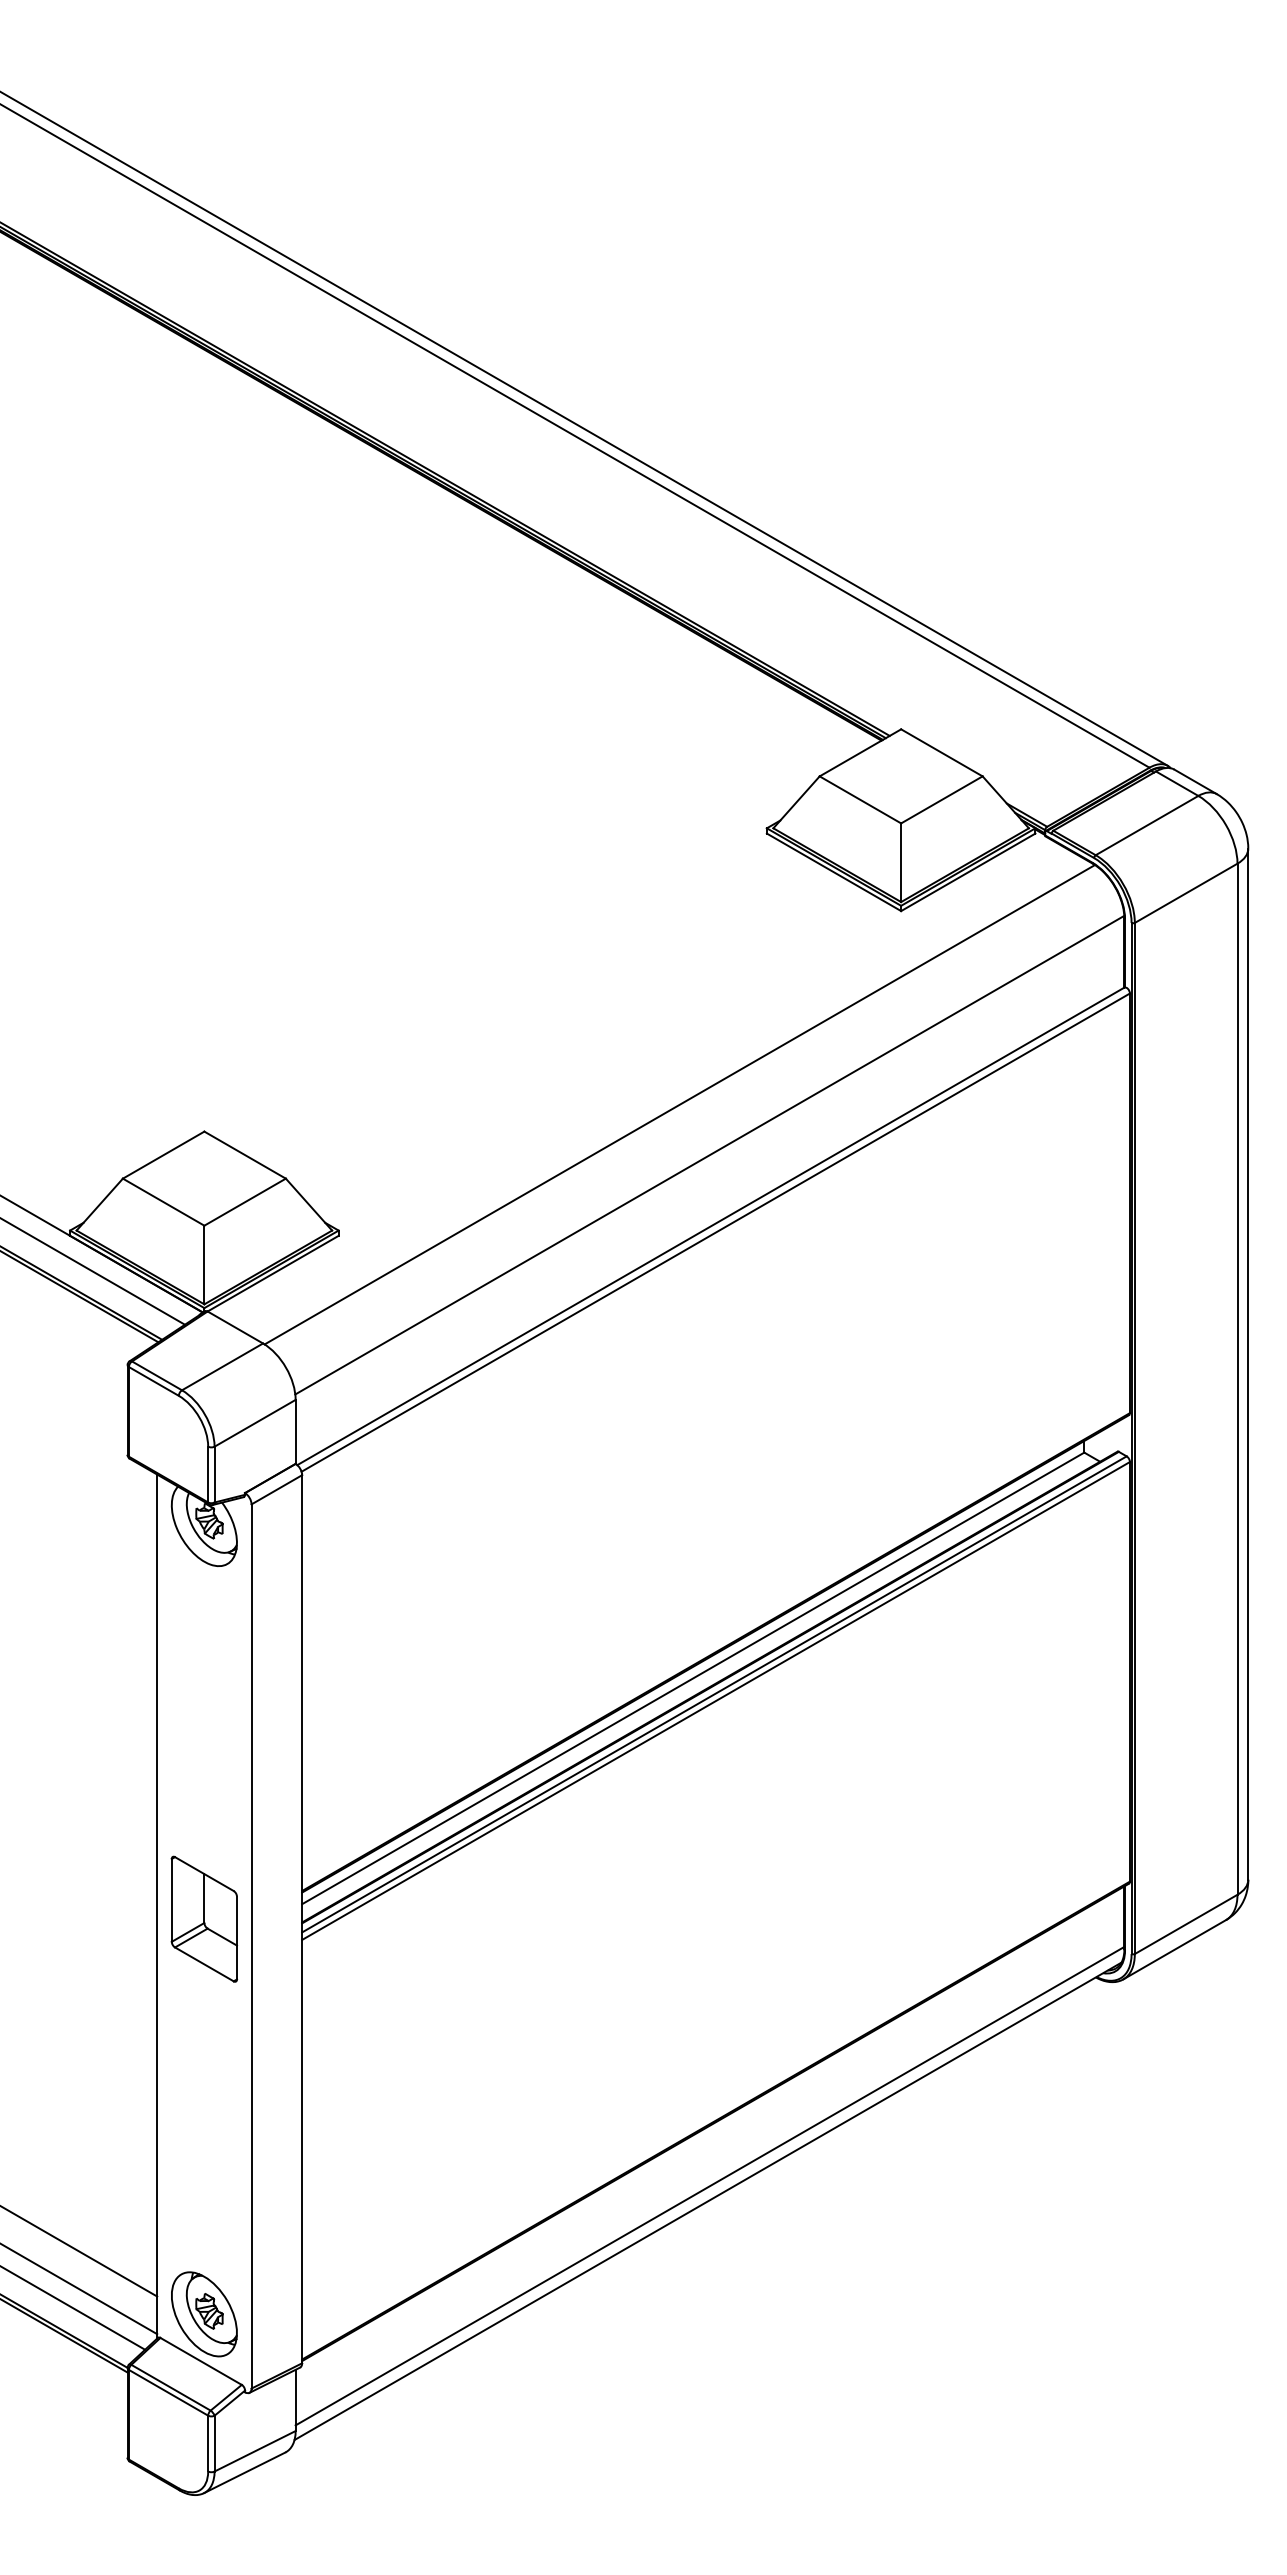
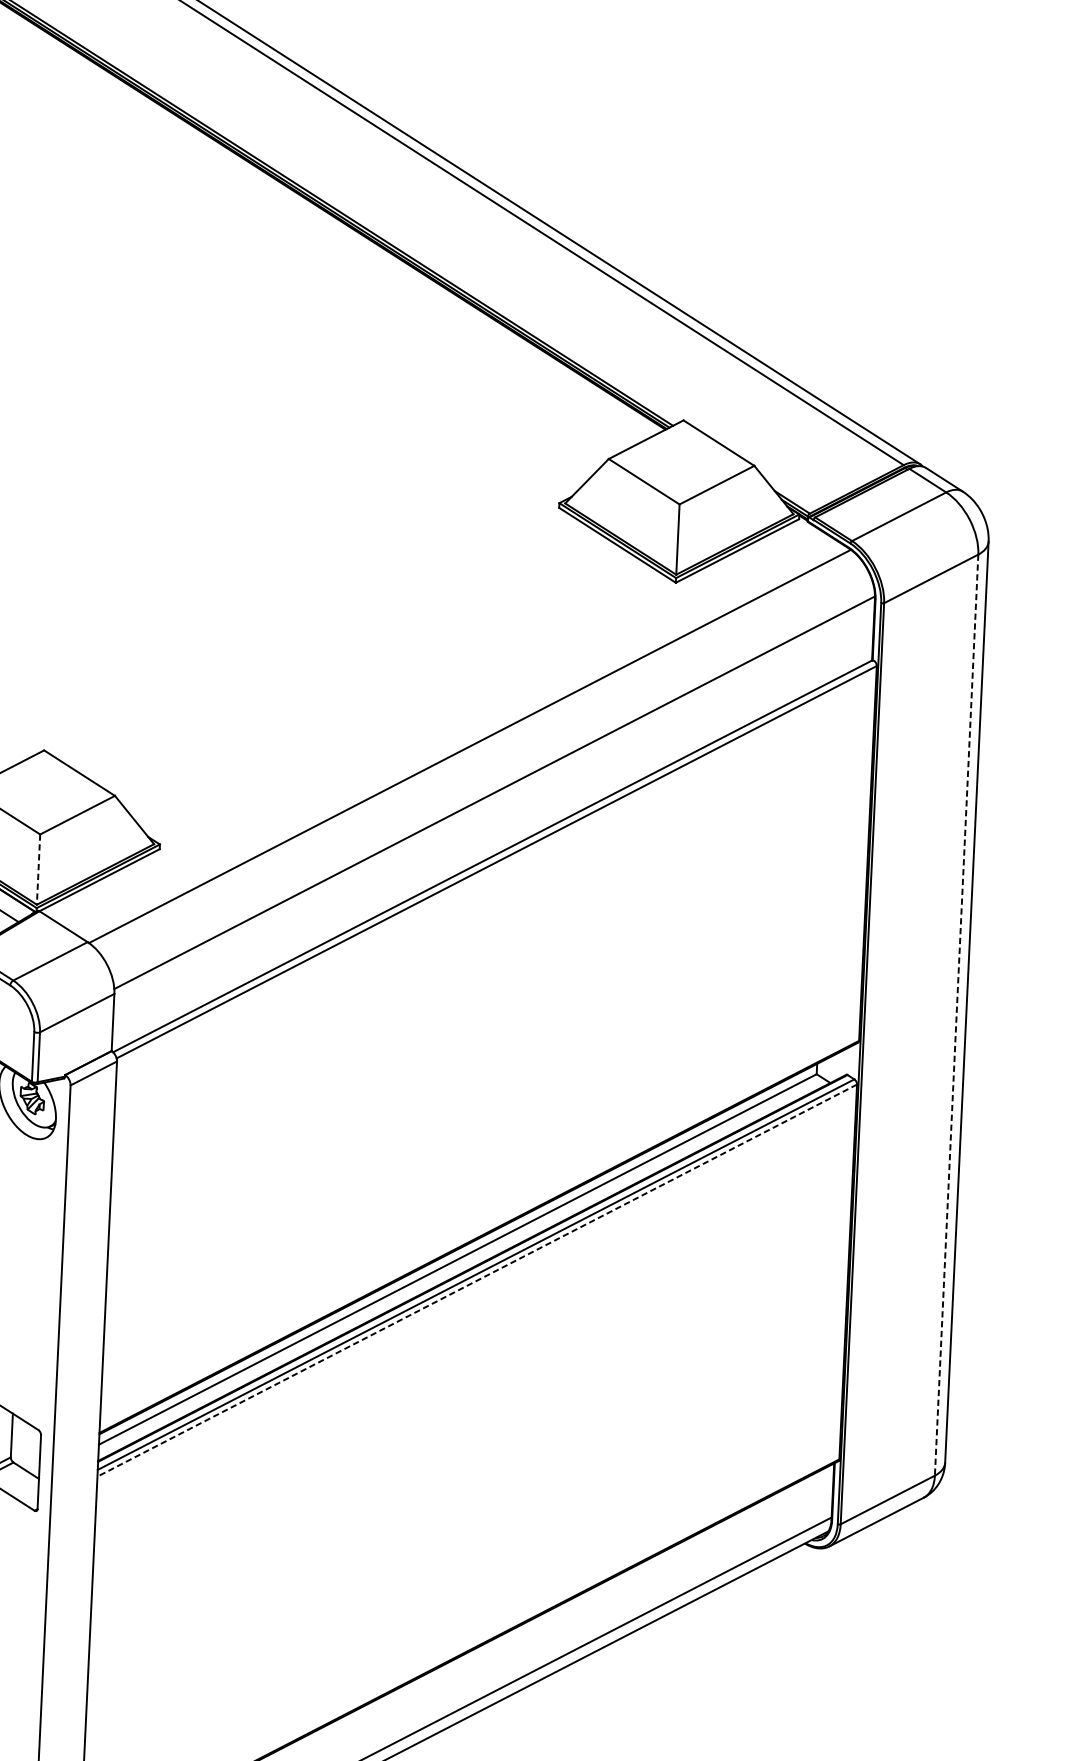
line: (204, 1265) -> (38, 870), solid -> dashed
line: (1237, 1379) -> (956, 1015), solid -> dashed
line: (716, 1700) -> (477, 1280), solid -> dashed

